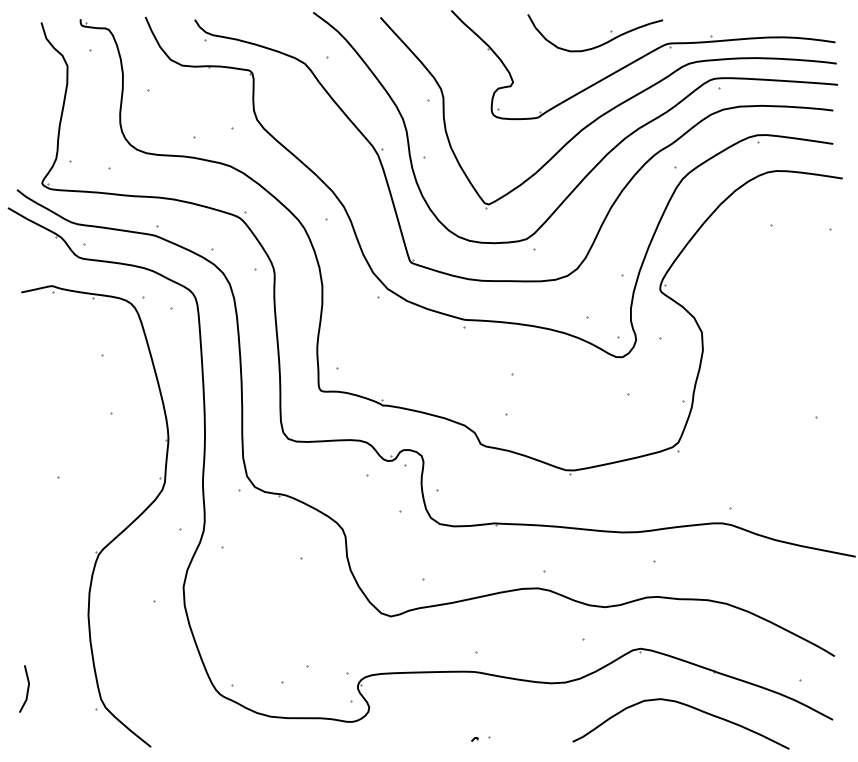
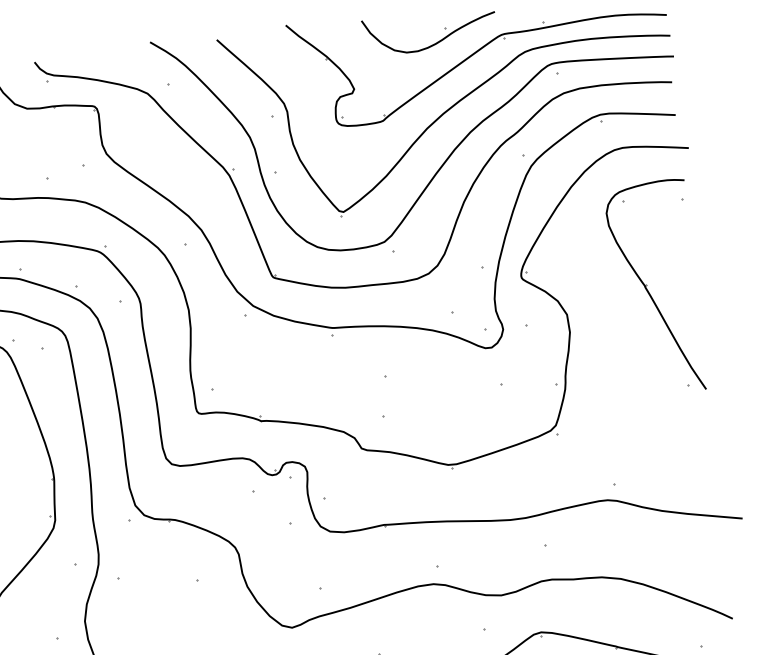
part: (787, 319) -> (649, 292), added

